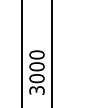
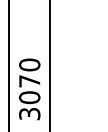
text: (36, 66) -> (29, 80), 3000 -> 3070

